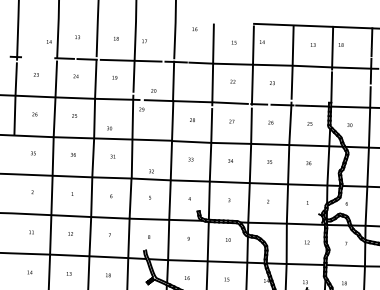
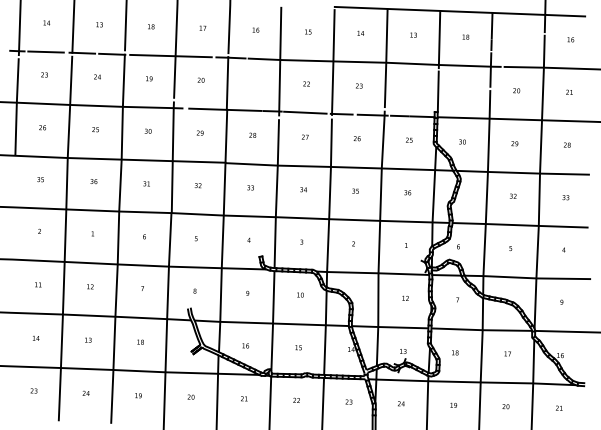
text: (194, 28) -> (255, 29), moved
text: (144, 40) -> (202, 27), moved
text: (49, 41) -> (46, 22), moved
text: (262, 41) -> (360, 32), moved
text: (340, 44) -> (465, 36), moved
line: (37, 57) -> (45, 51), added
text: (153, 90) -> (200, 79), moved
text: (141, 109) -> (199, 132), moved
text: (109, 127) -> (147, 130), moved
text: (151, 171) -> (197, 185), moved

